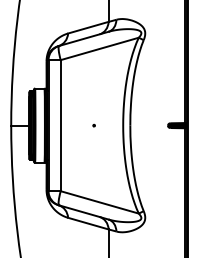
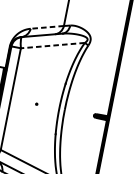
line: (87, 27) -> (46, 27), solid -> dashed
line: (99, 48) -> (52, 45), solid -> dashed

